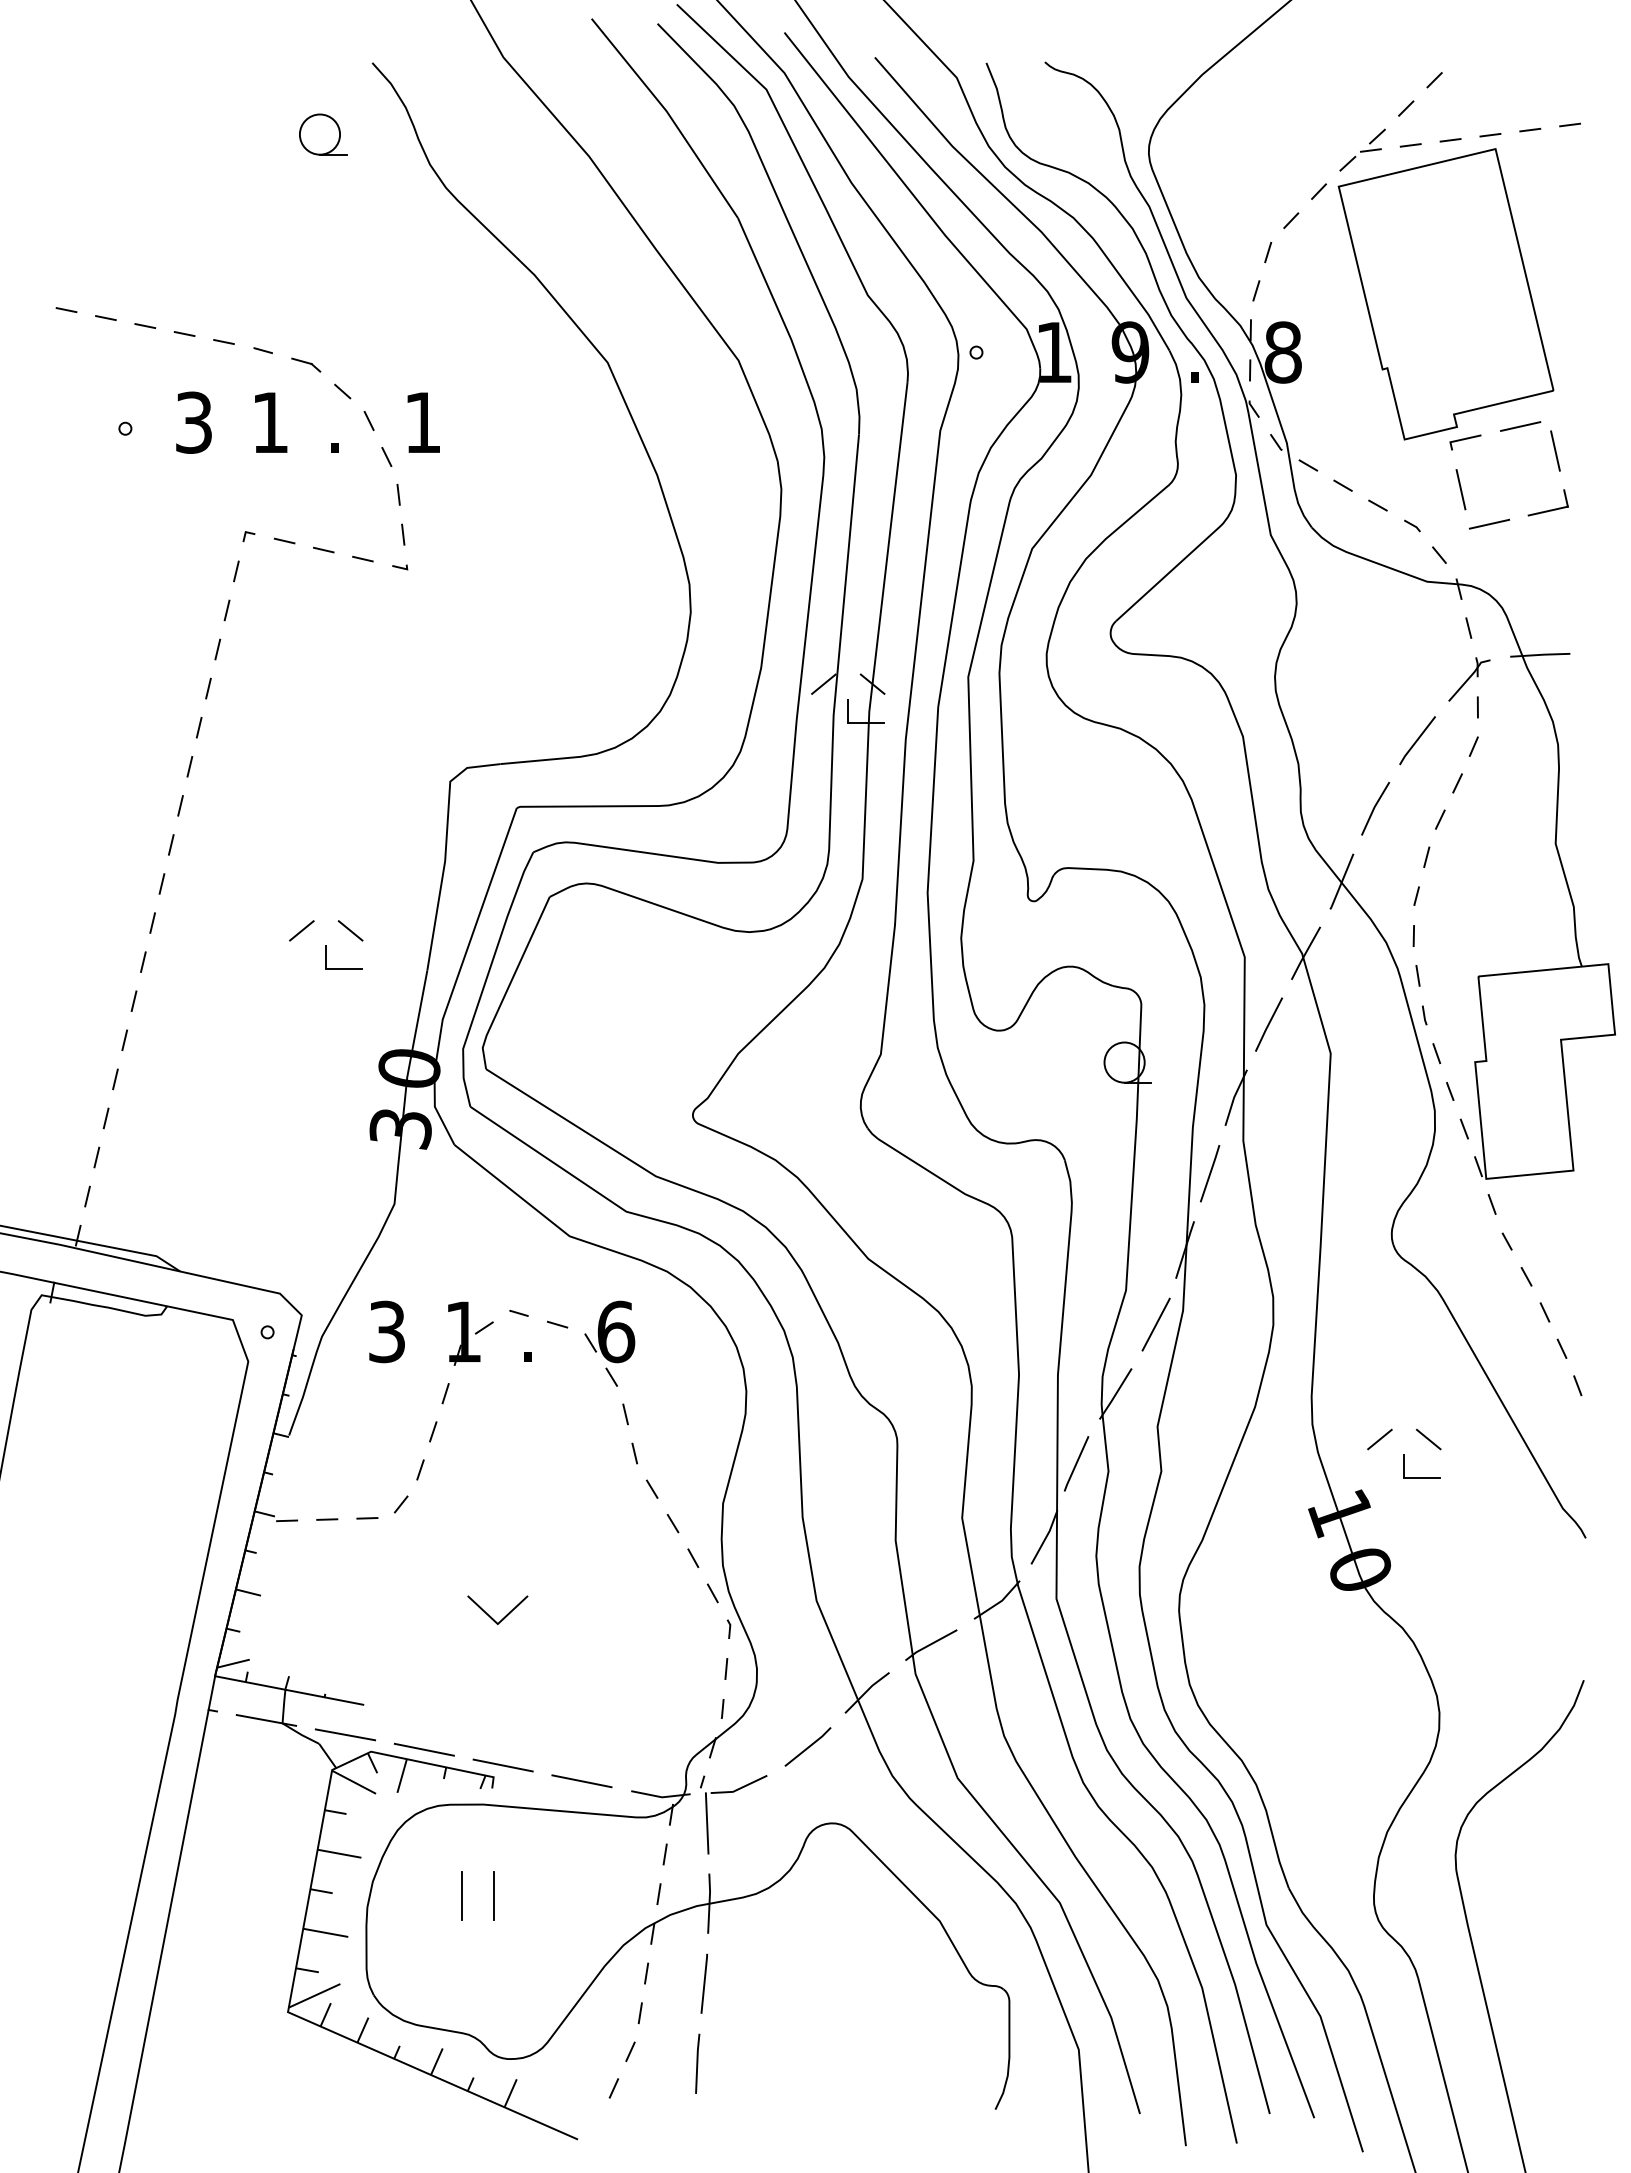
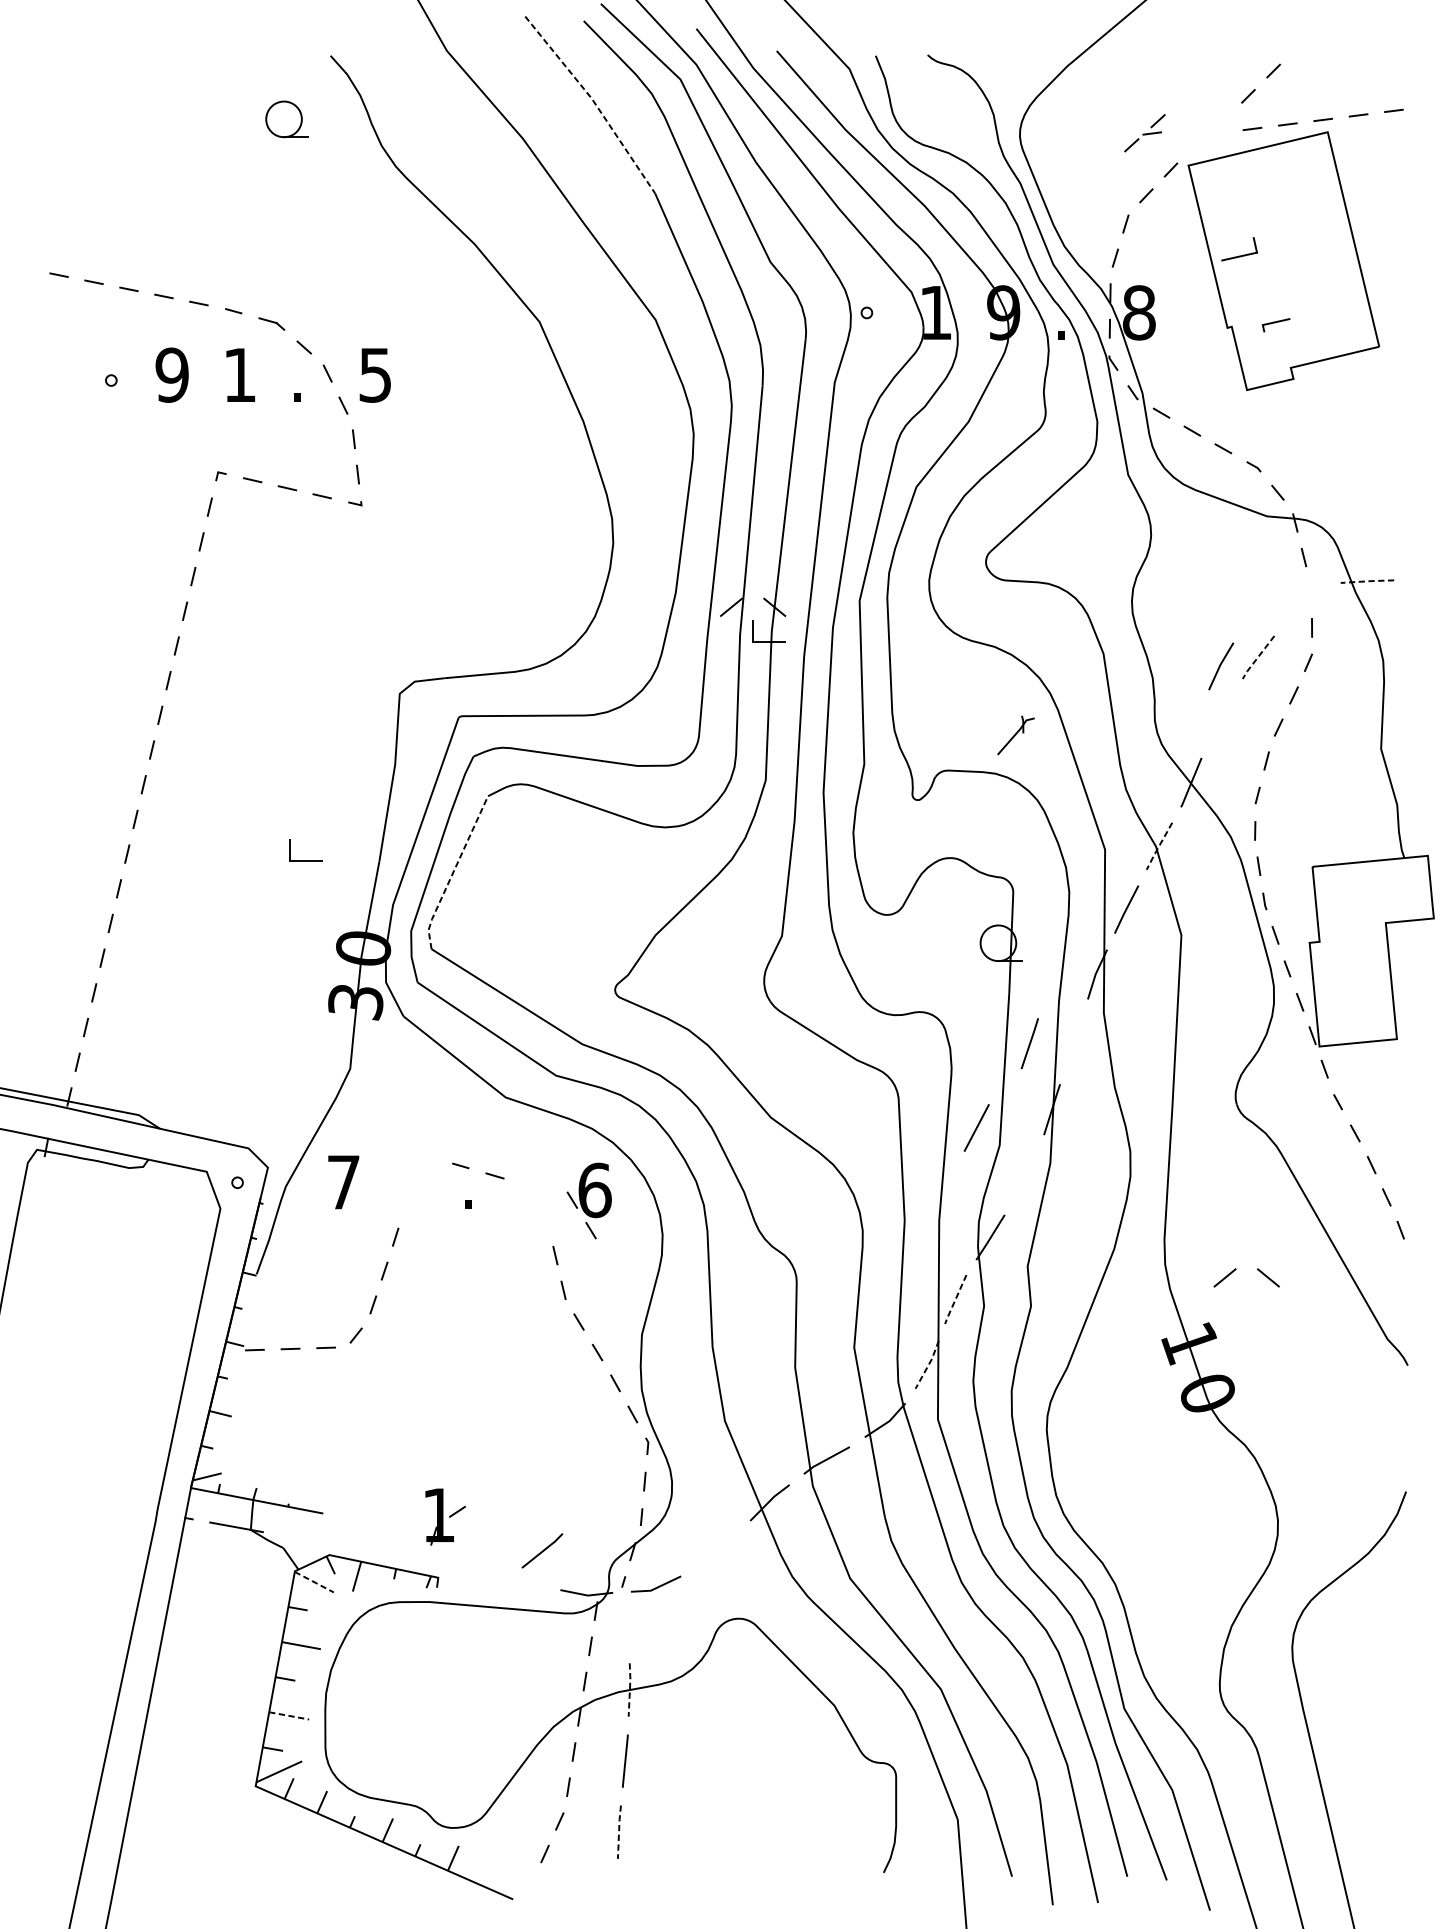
line: (669, 115) -> (594, 102), solid -> dashed
part: (1362, 149) -> (1144, 132), moved
text: (193, 422) -> (171, 375), 3 -> 9
text: (422, 422) -> (375, 375), 1 -> 5
line: (1520, 426) -> (1349, 378), removed
line: (1463, 440) -> (1274, 323), moved
line: (1555, 450) -> (1380, 399), removed
line: (1460, 489) -> (1296, 434), removed
part: (1549, 509) -> (1240, 255), moved
line: (1489, 523) -> (1322, 464), removed
line: (1541, 654) -> (1368, 580), solid -> dashed
part: (1469, 679) -> (1016, 735), moved
line: (1416, 740) -> (1257, 657), solid -> dashed
line: (1375, 807) -> (1221, 665), moved
line: (301, 930) -> (267, 826), removed
line: (350, 930) -> (311, 826), removed
line: (1305, 953) -> (1159, 846), solid -> dashed
line: (510, 983) -> (453, 873), solid -> dashed
line: (1209, 1173) -> (1029, 1043), moved
line: (1155, 1324) -> (976, 1127), moved
text: (386, 1331) -> (343, 1182), 3 -> 7
part: (470, 1333) -> (445, 1516), moved
part: (609, 1343) -> (589, 1200), moved
line: (1076, 1463) -> (955, 1299), solid -> dashed
part: (1421, 1477) -> (1262, 1311), removed
line: (1045, 1537) -> (928, 1364), solid -> dashed
line: (491, 1616) -> (436, 1435), removed
line: (344, 1734) -> (305, 1539), removed
line: (808, 1746) -> (542, 1550), moved
line: (423, 1749) -> (375, 1553), removed
line: (502, 1765) -> (446, 1567), removed
line: (581, 1781) -> (516, 1581), removed
line: (354, 1782) -> (314, 1582), solid -> dashed
line: (706, 1823) -> (627, 1618), removed
line: (461, 1895) -> (409, 1682), removed
line: (493, 1895) -> (438, 1682), removed
line: (709, 1903) -> (629, 1689), solid -> dashed
line: (325, 1932) -> (288, 1715), solid -> dashed
line: (697, 2063) -> (619, 1831), solid -> dashed

